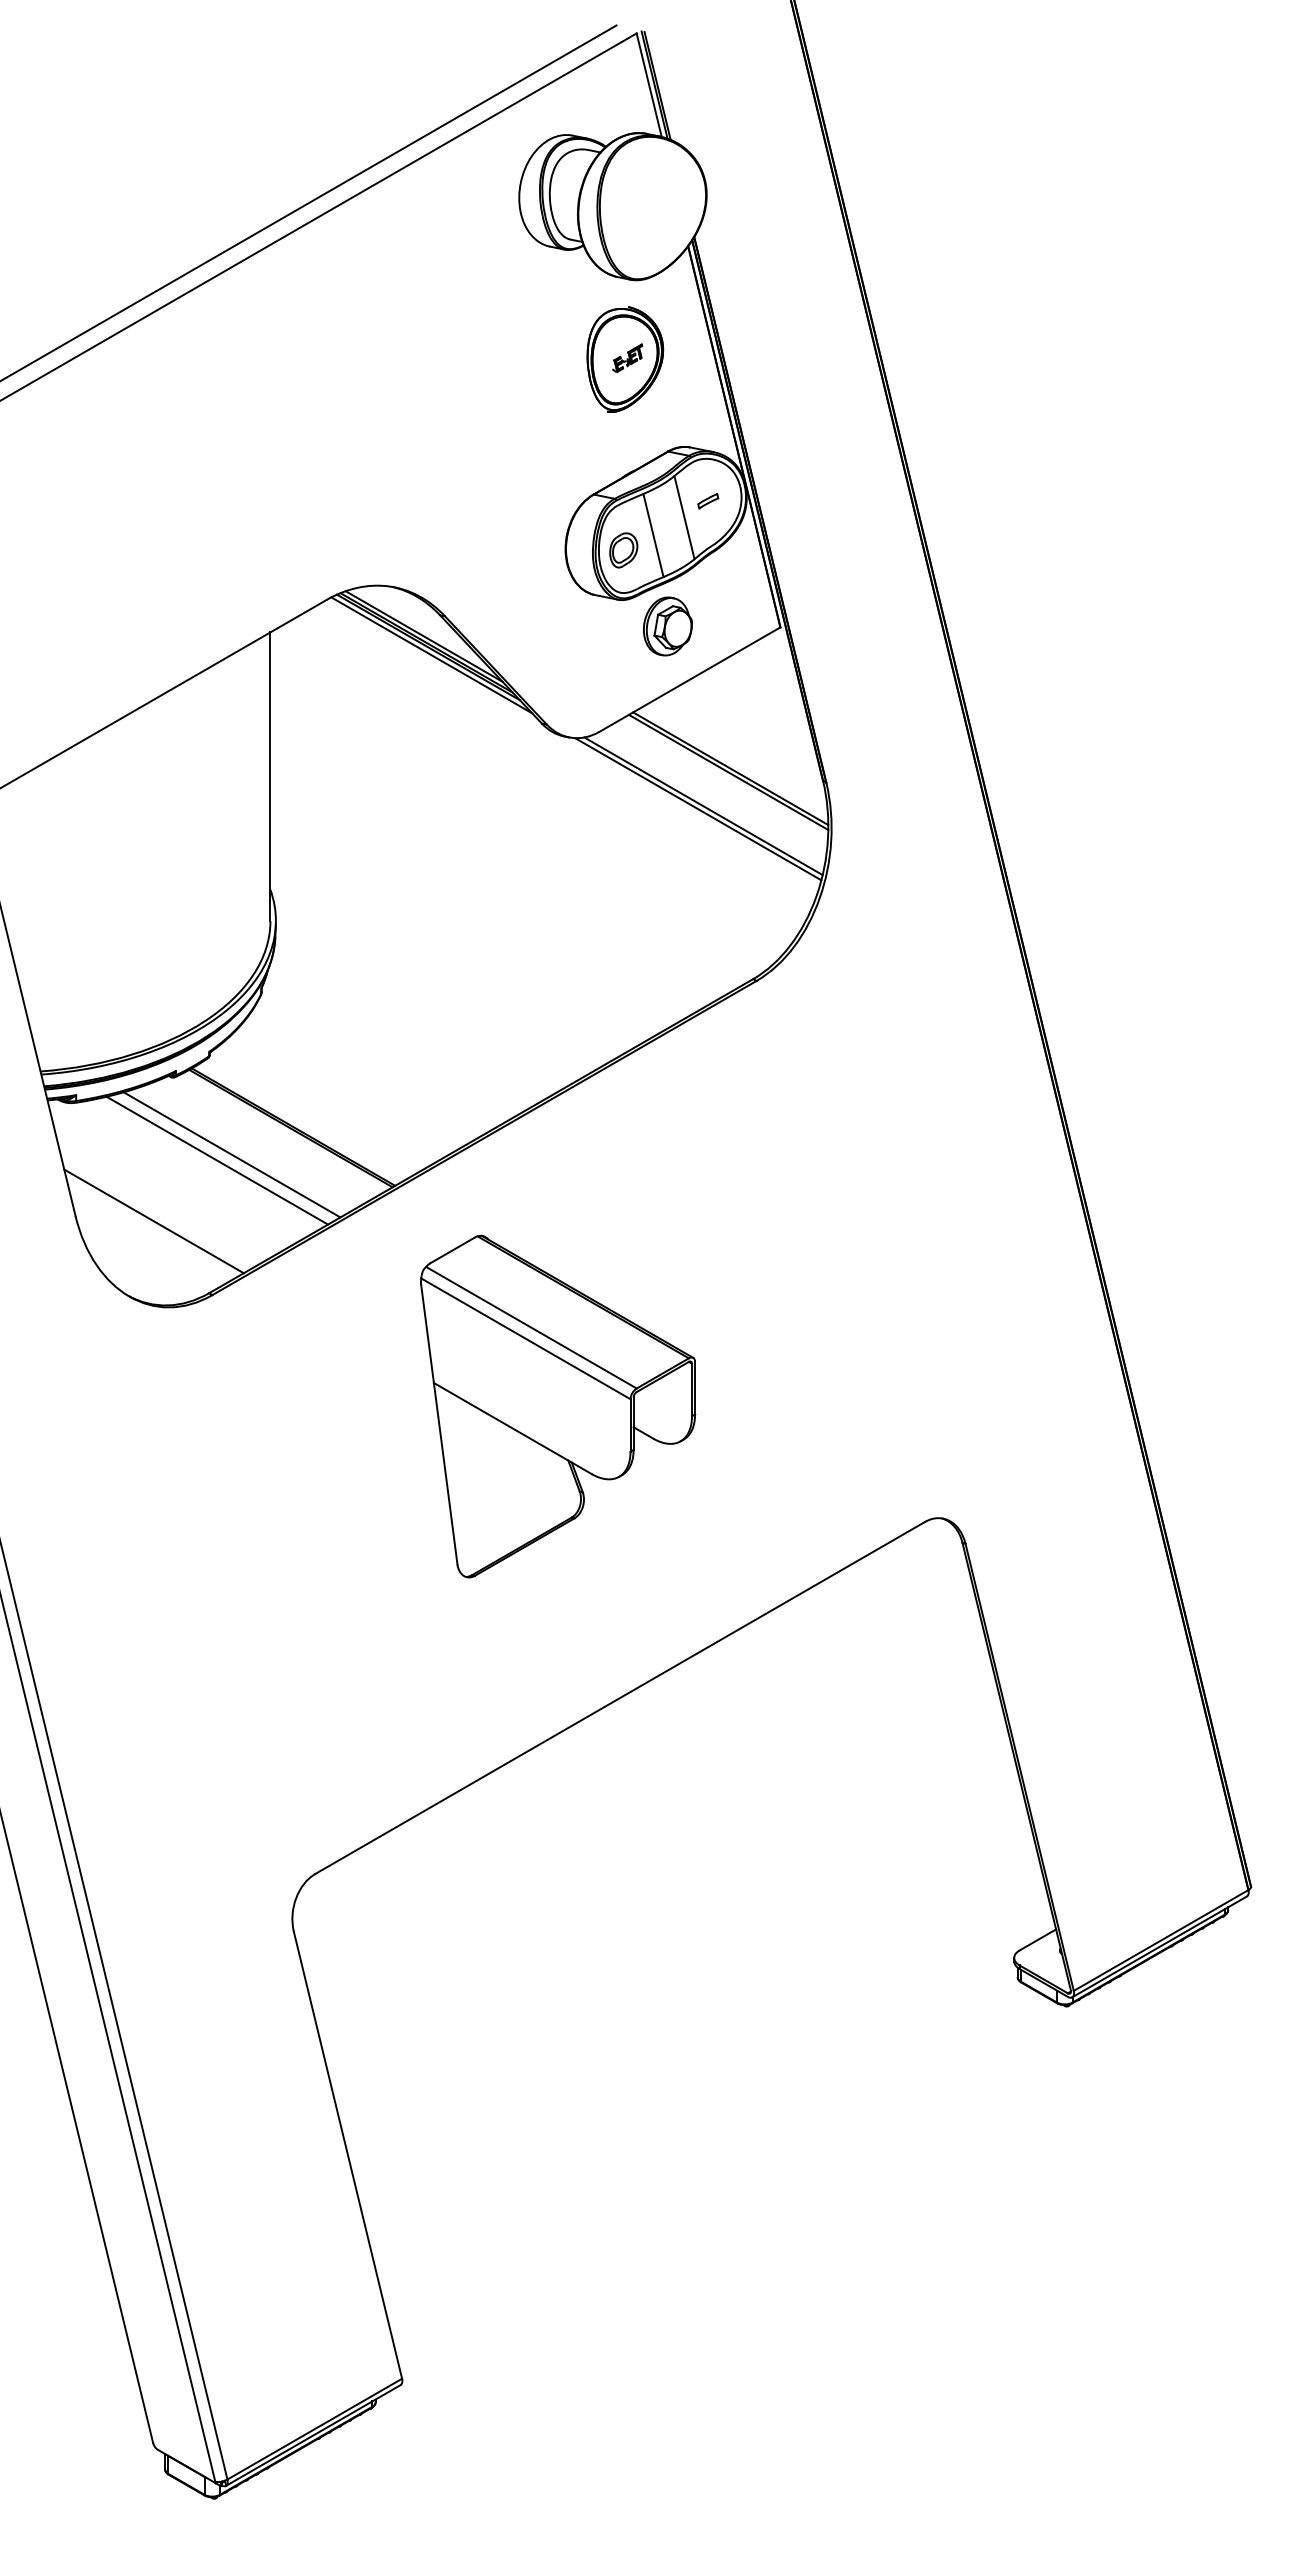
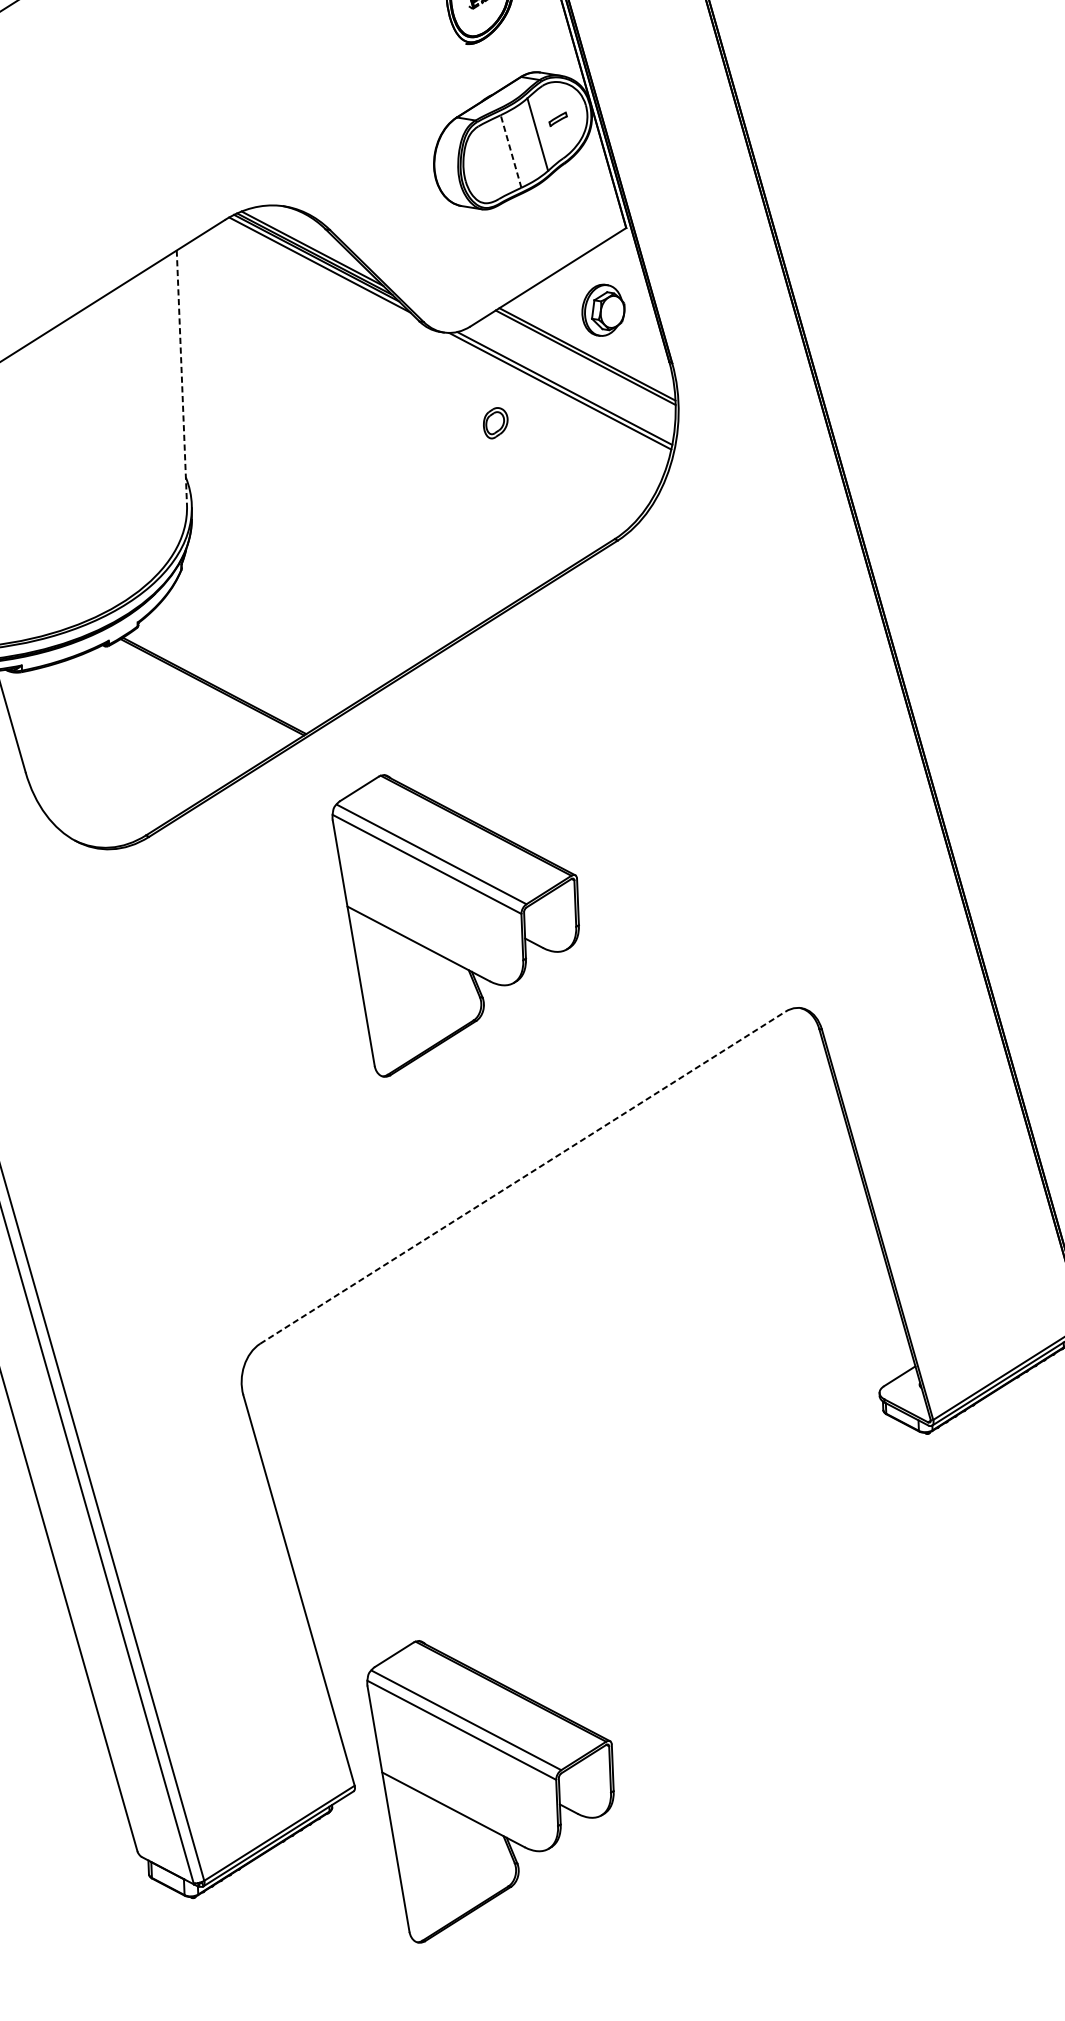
line: (653, 535) -> (511, 151), solid -> dashed
part: (623, 550) -> (495, 423), moved
part: (667, 626) -> (603, 310), moved
line: (270, 777) -> (181, 378), solid -> dashed
line: (231, 1154) -> (160, 712), removed
line: (217, 1160) -> (148, 718), removed
line: (153, 1221) -> (94, 774), removed
line: (620, 1697) -> (523, 1177), solid -> dashed
part: (558, 2388) -> (492, 1788), added

